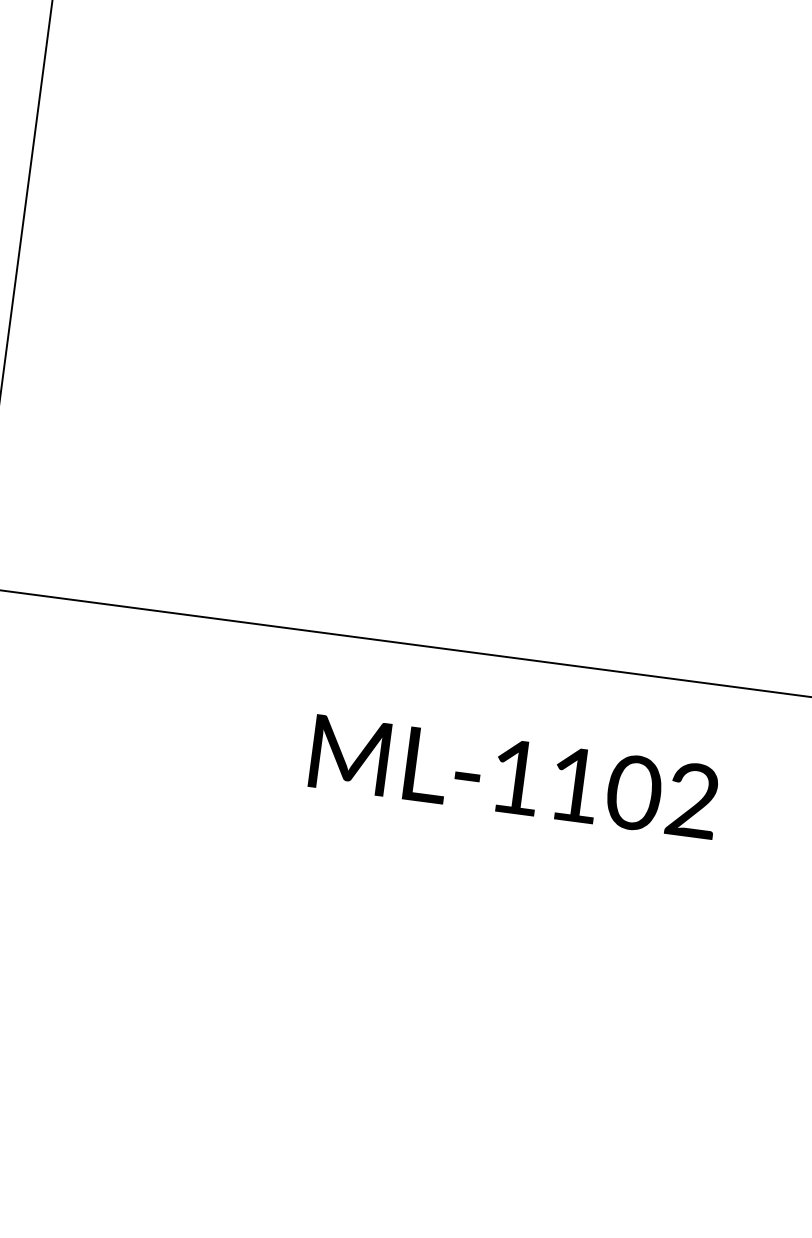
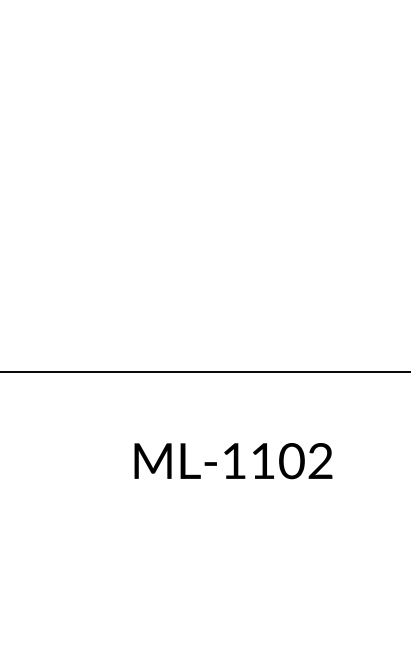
text: (514, 777) -> (233, 461), moved

